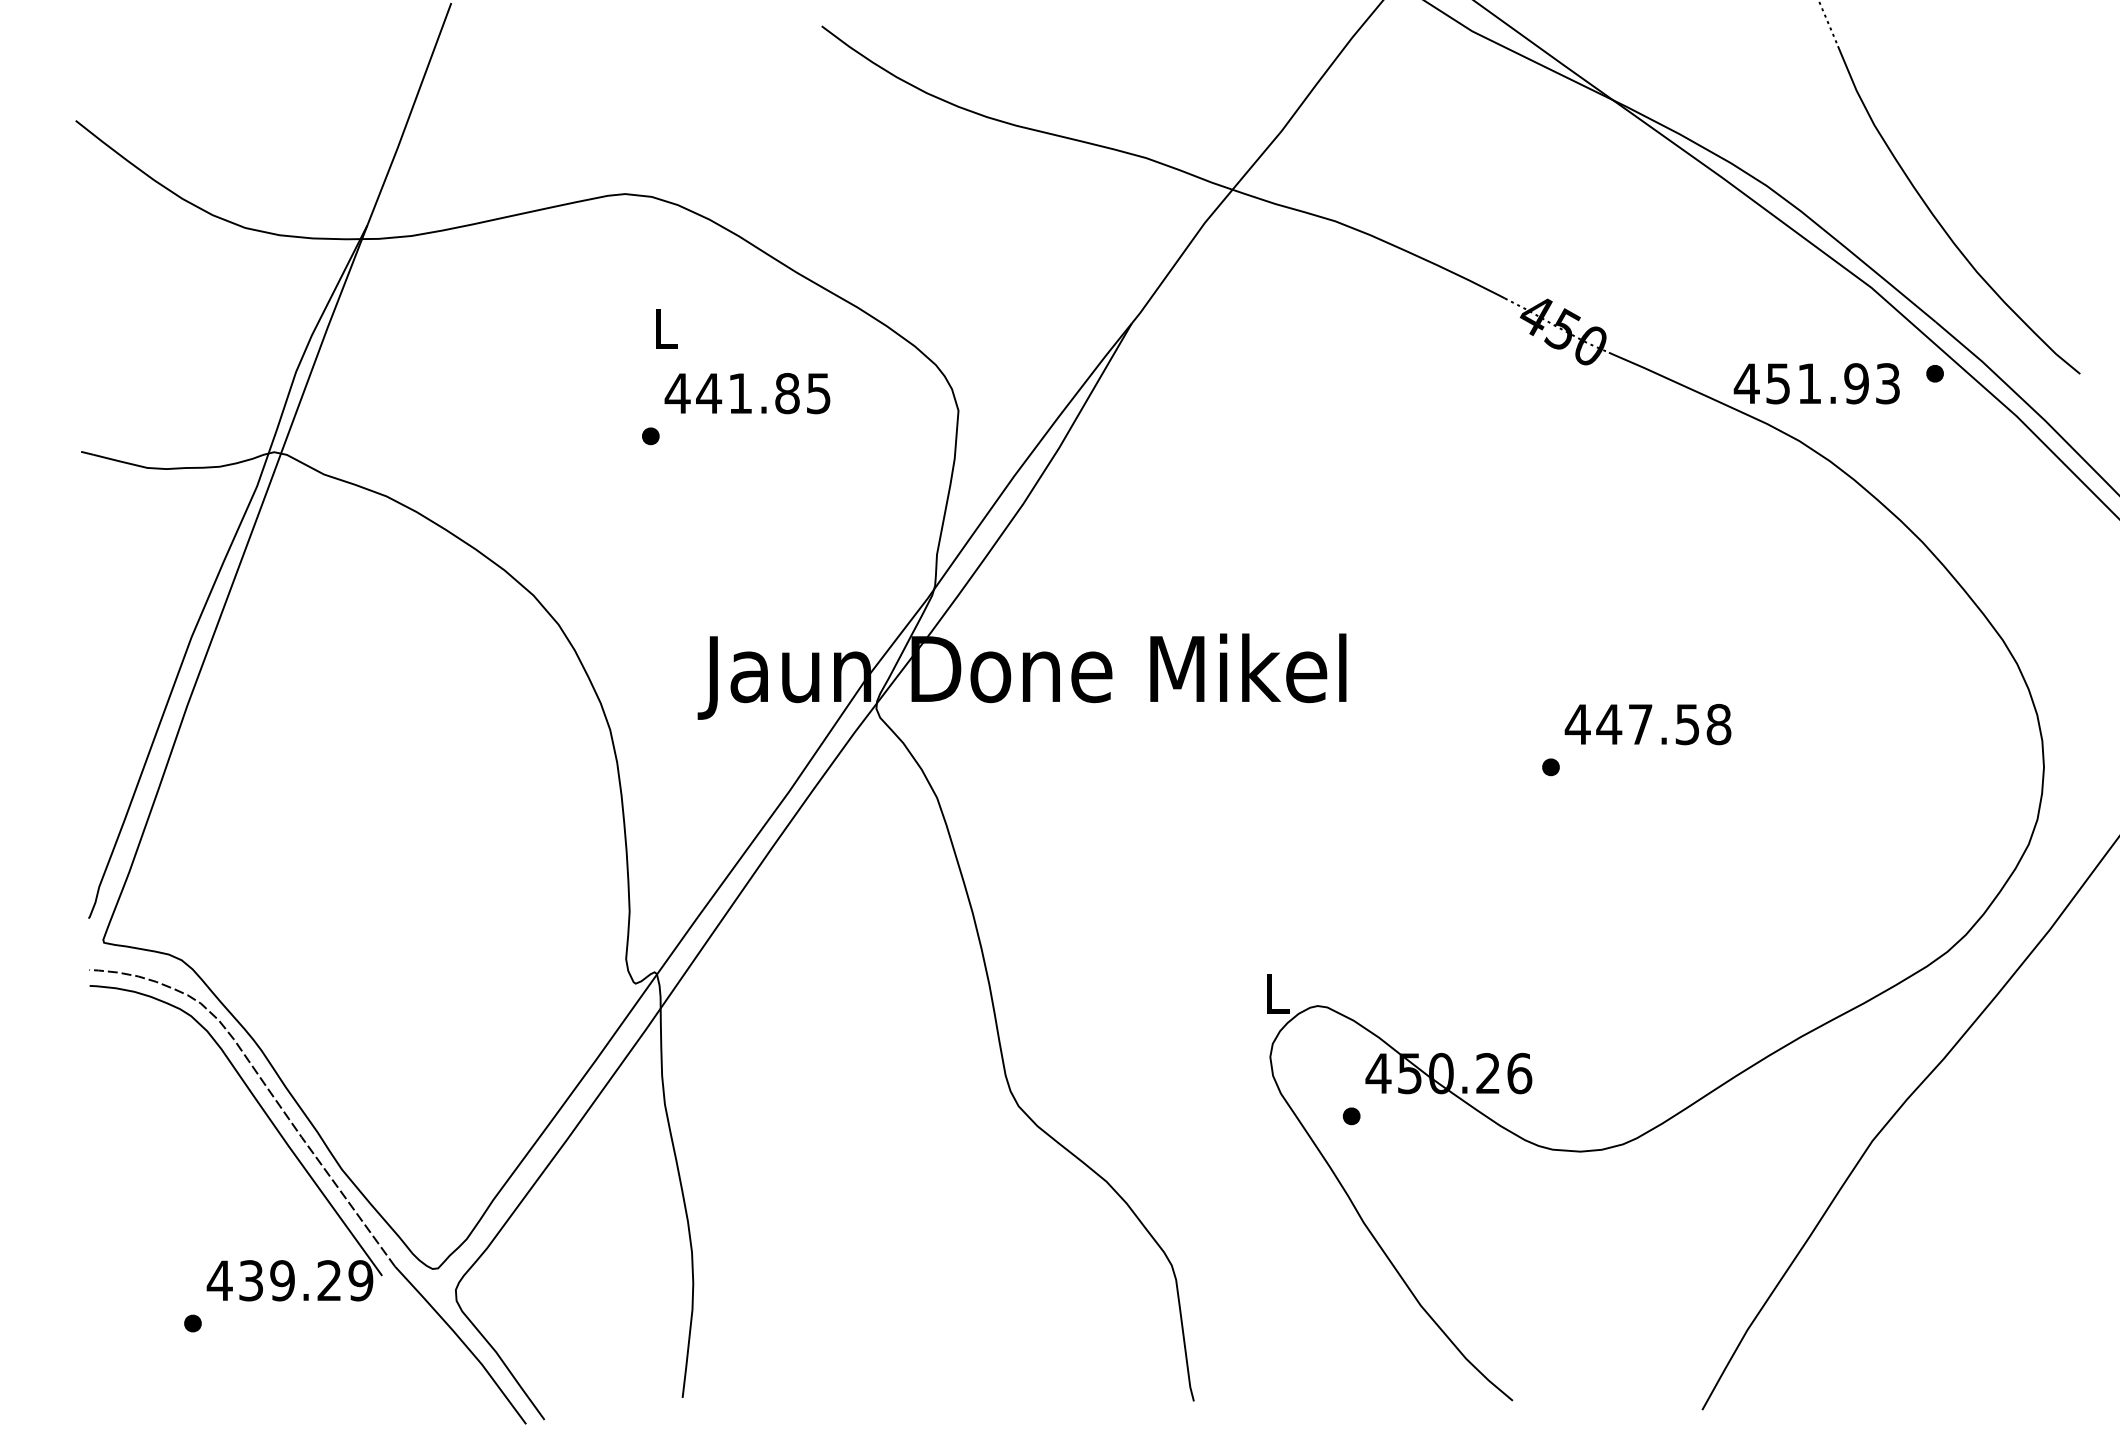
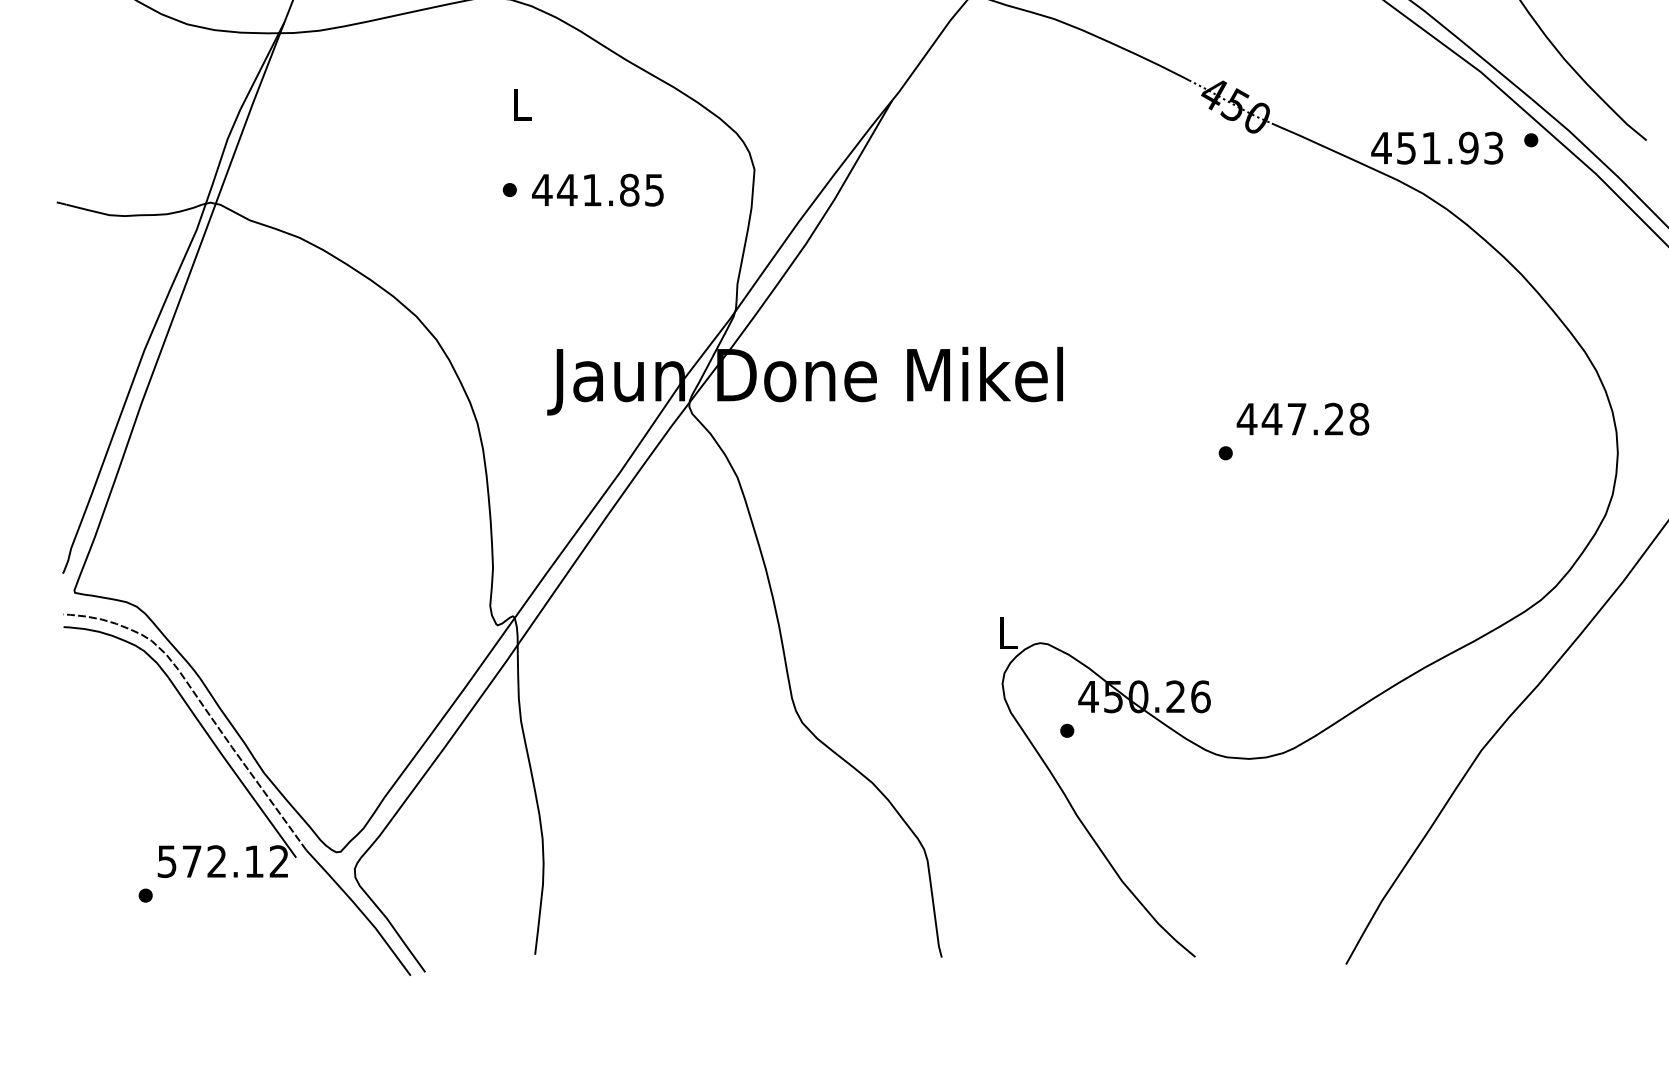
text: (747, 393) -> (597, 190), moved
text: (1687, 724) -> (1334, 419), 447.58 -> 447.28
text: (289, 1280) -> (222, 861), 439.29 -> 572.12

